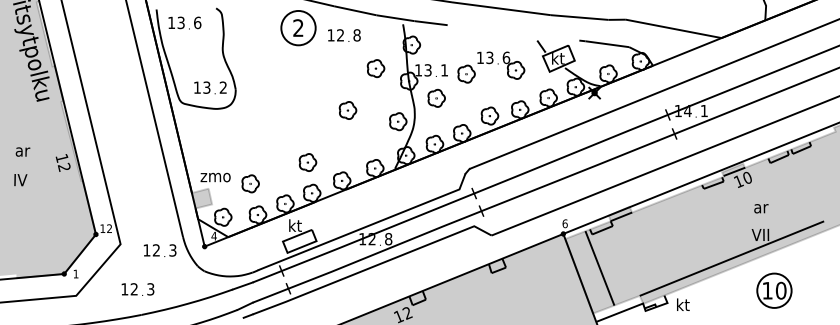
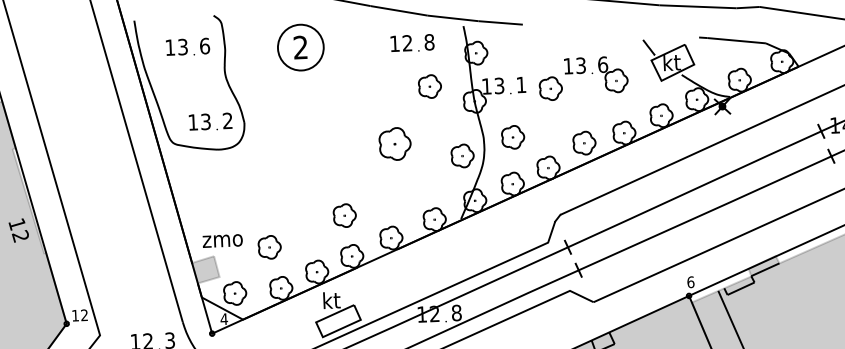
text: (184, 22) -> (187, 46), moved
part: (298, 28) -> (300, 48), moved
text: (344, 35) -> (412, 43), moved
part: (436, 97) -> (512, 136), moved
part: (347, 110) -> (394, 144), size x1.4

